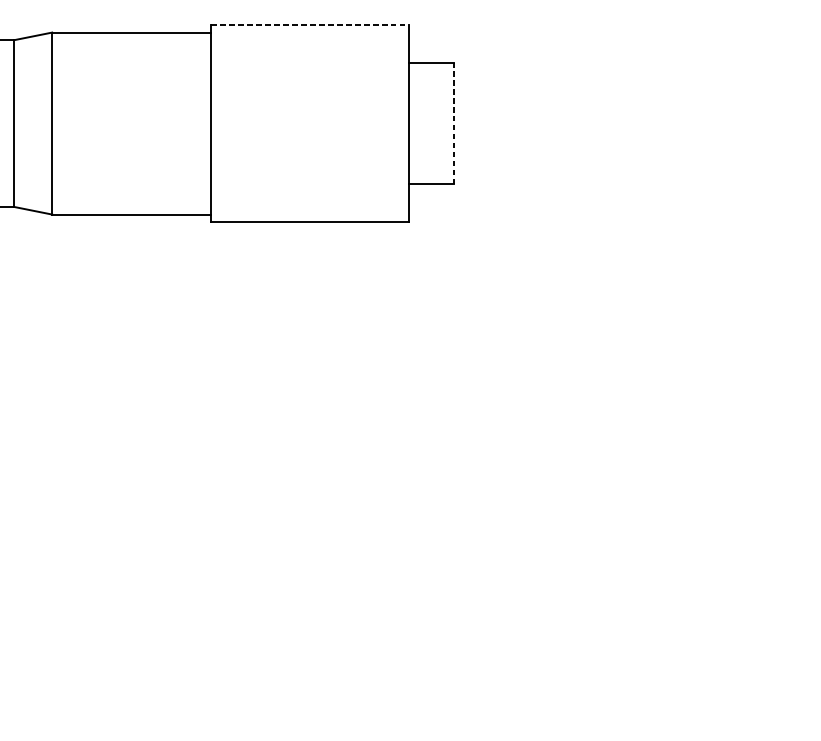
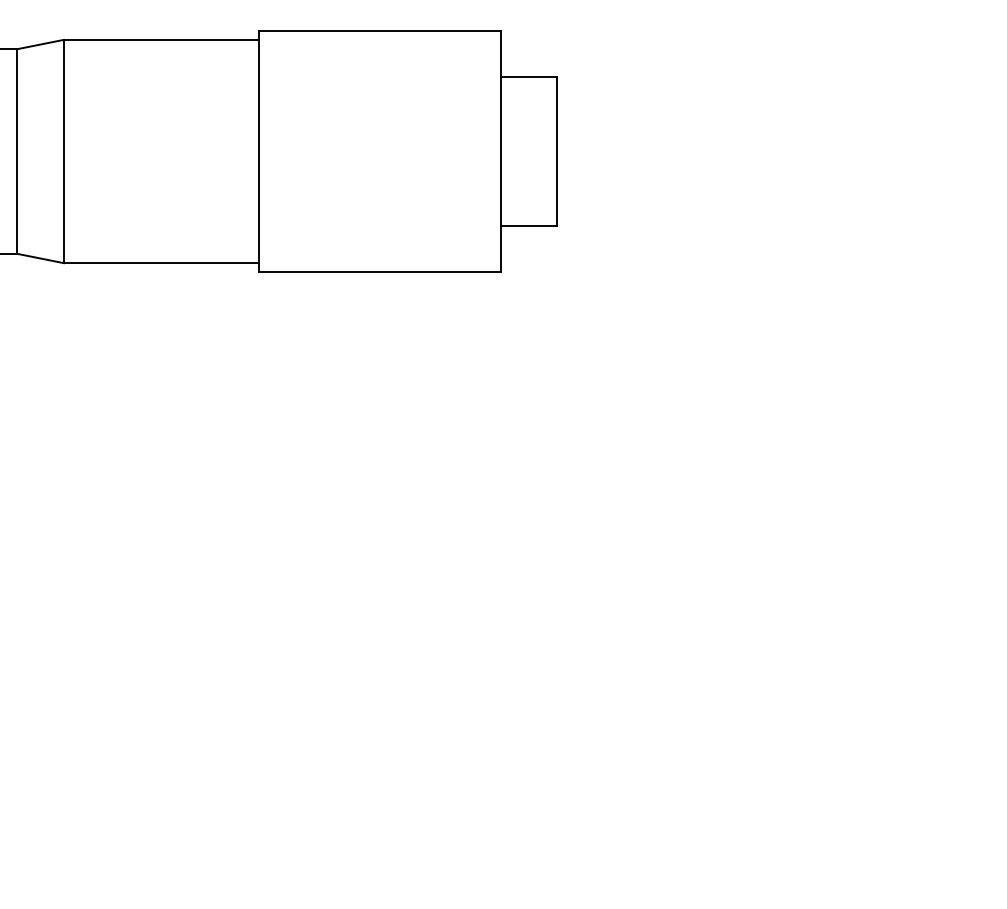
line: (310, 24) -> (380, 30), dashed -> solid
line: (454, 123) -> (557, 151), dashed -> solid

